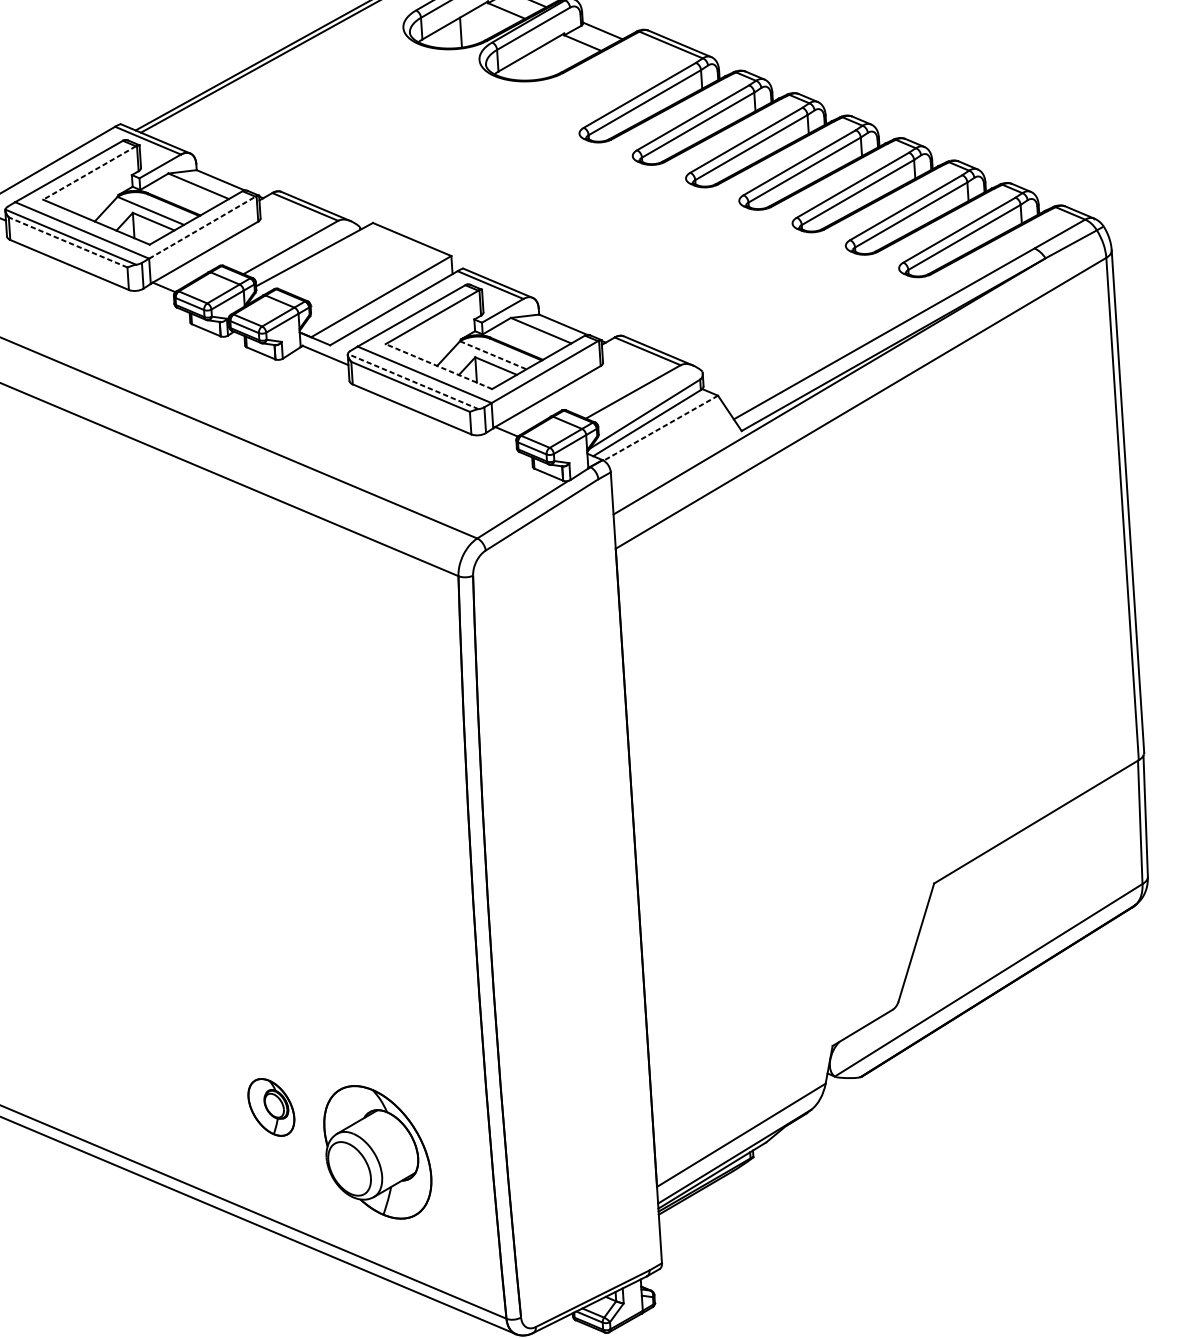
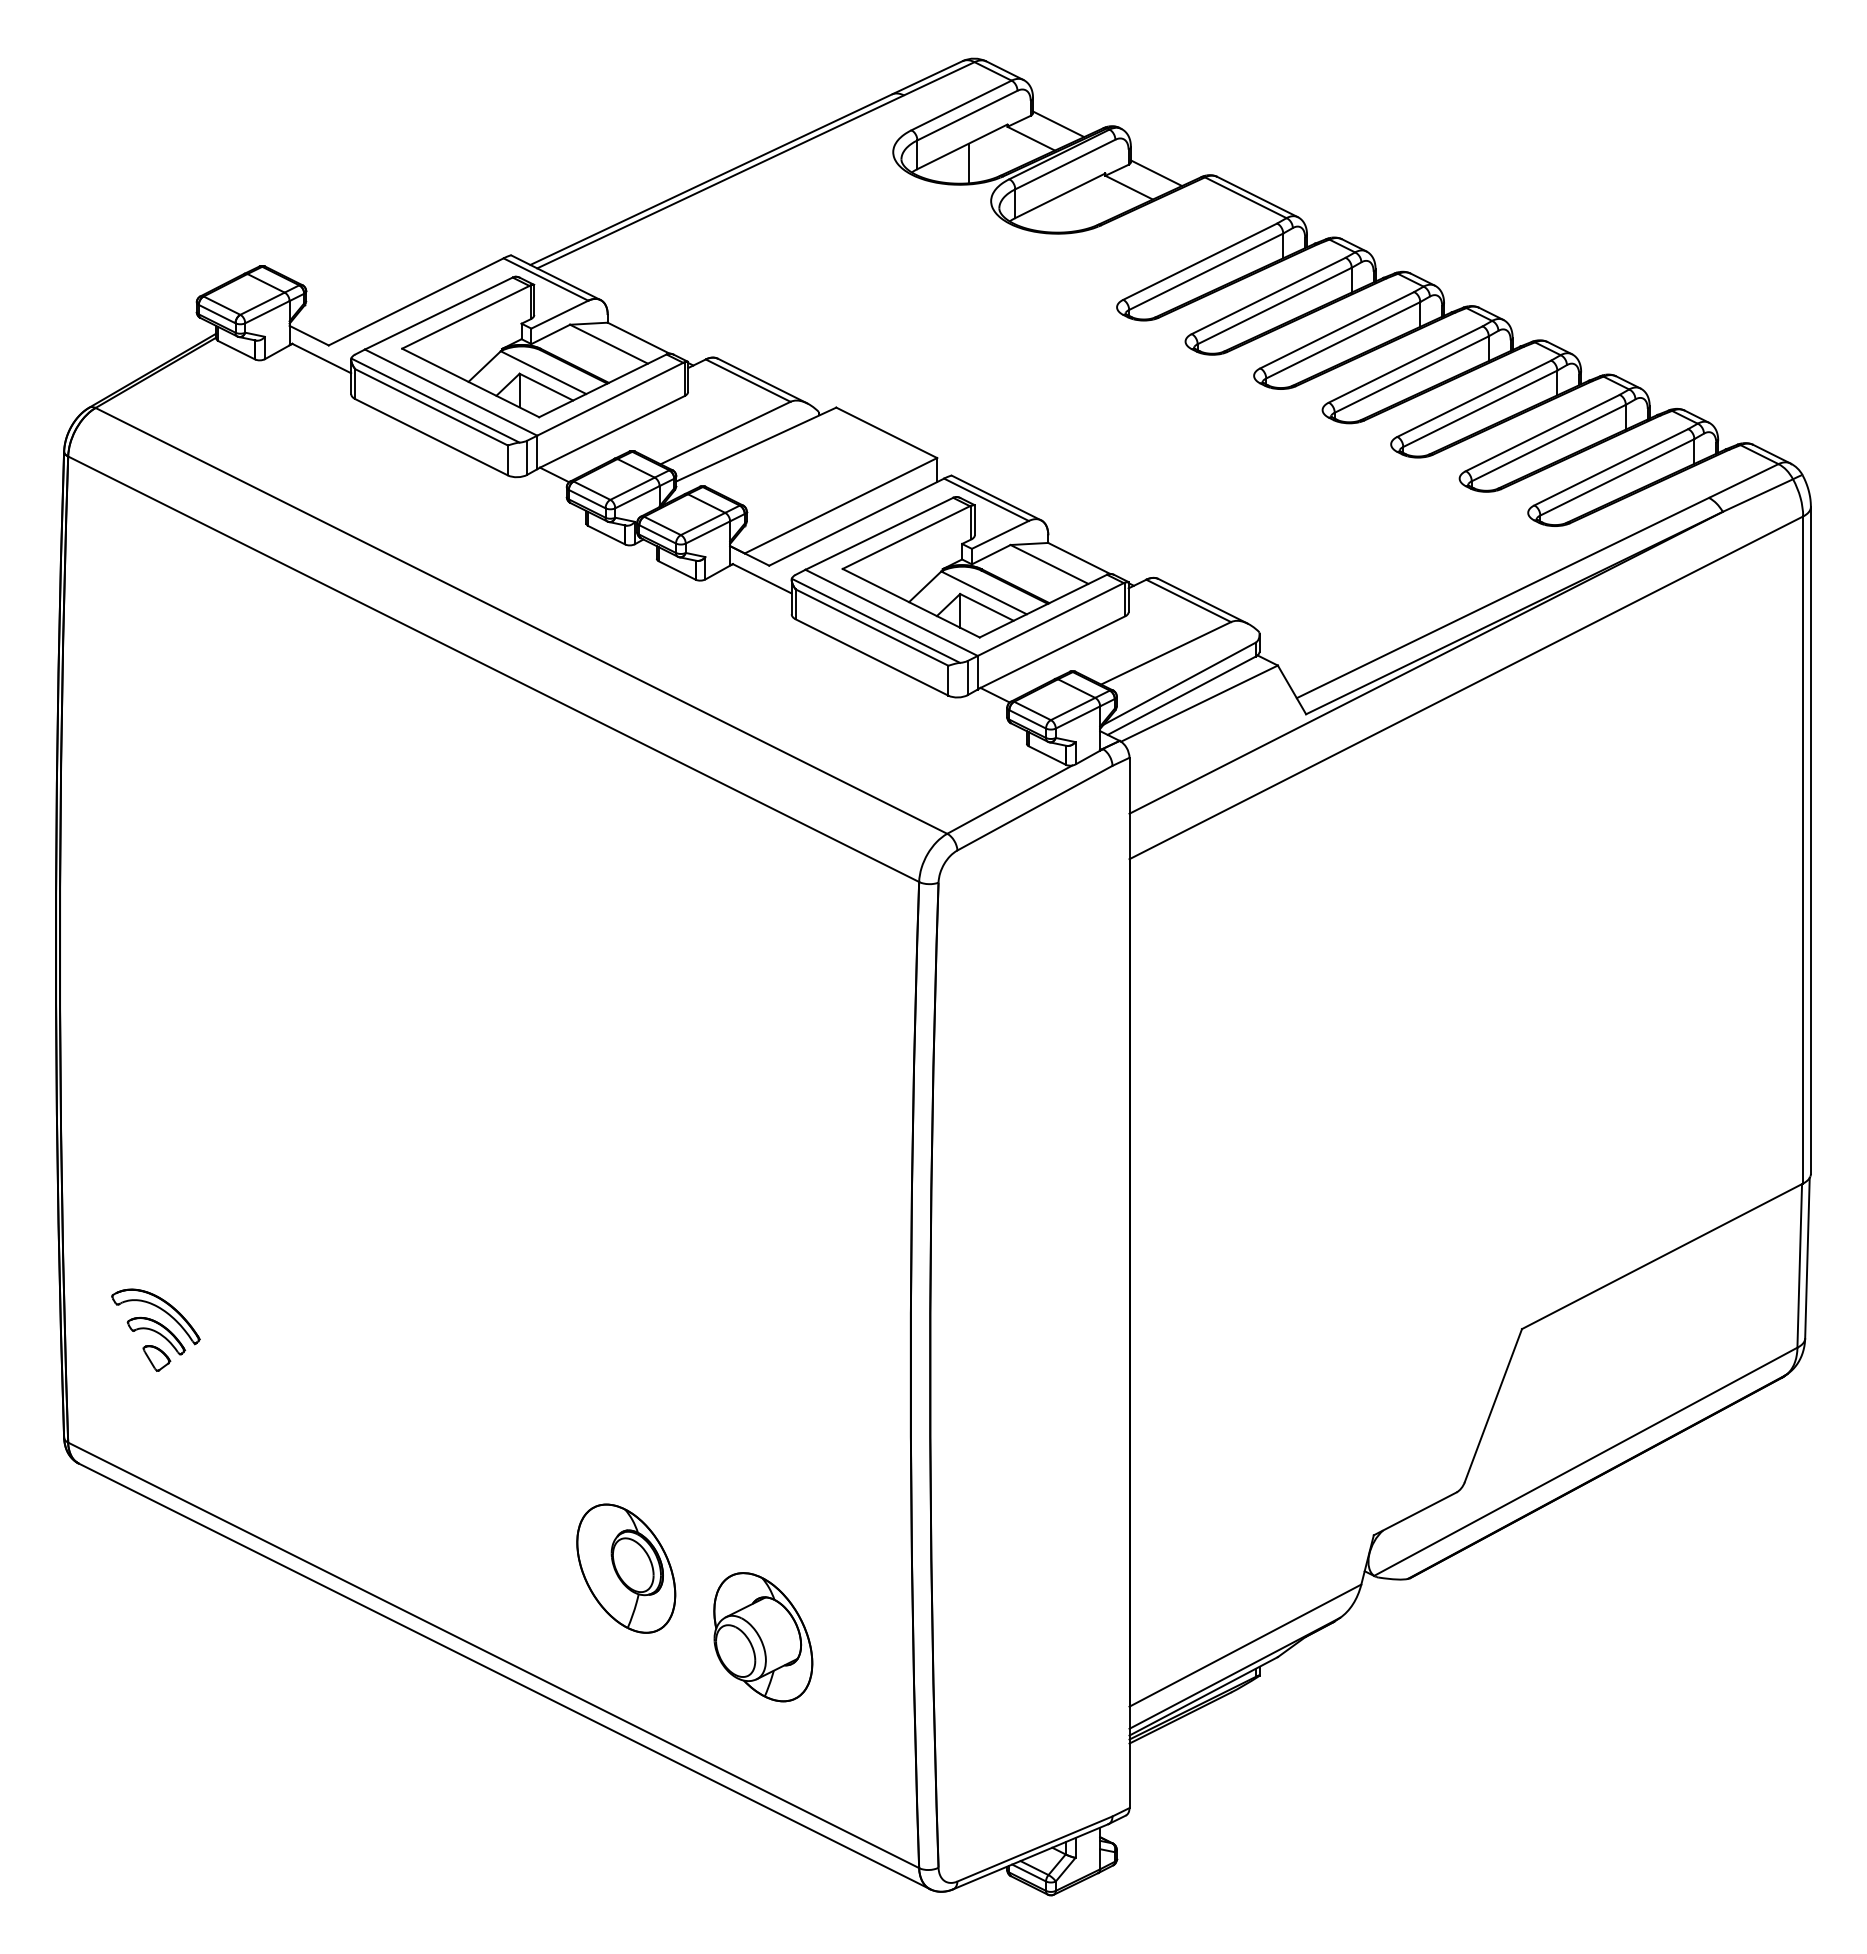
line: (89, 173) -> (465, 317), dashed -> solid
line: (202, 227) -> (610, 399), dashed -> solid
line: (68, 242) -> (431, 407), dashed -> solid
line: (493, 354) -> (984, 592), dashed -> solid
line: (439, 366) -> (911, 603), dashed -> solid
line: (412, 381) -> (875, 620), dashed -> solid
line: (660, 428) -> (1199, 703), dashed -> solid
part: (271, 1107) -> (626, 1568), size x1.67
part: (378, 1152) -> (763, 1637), size x0.71

